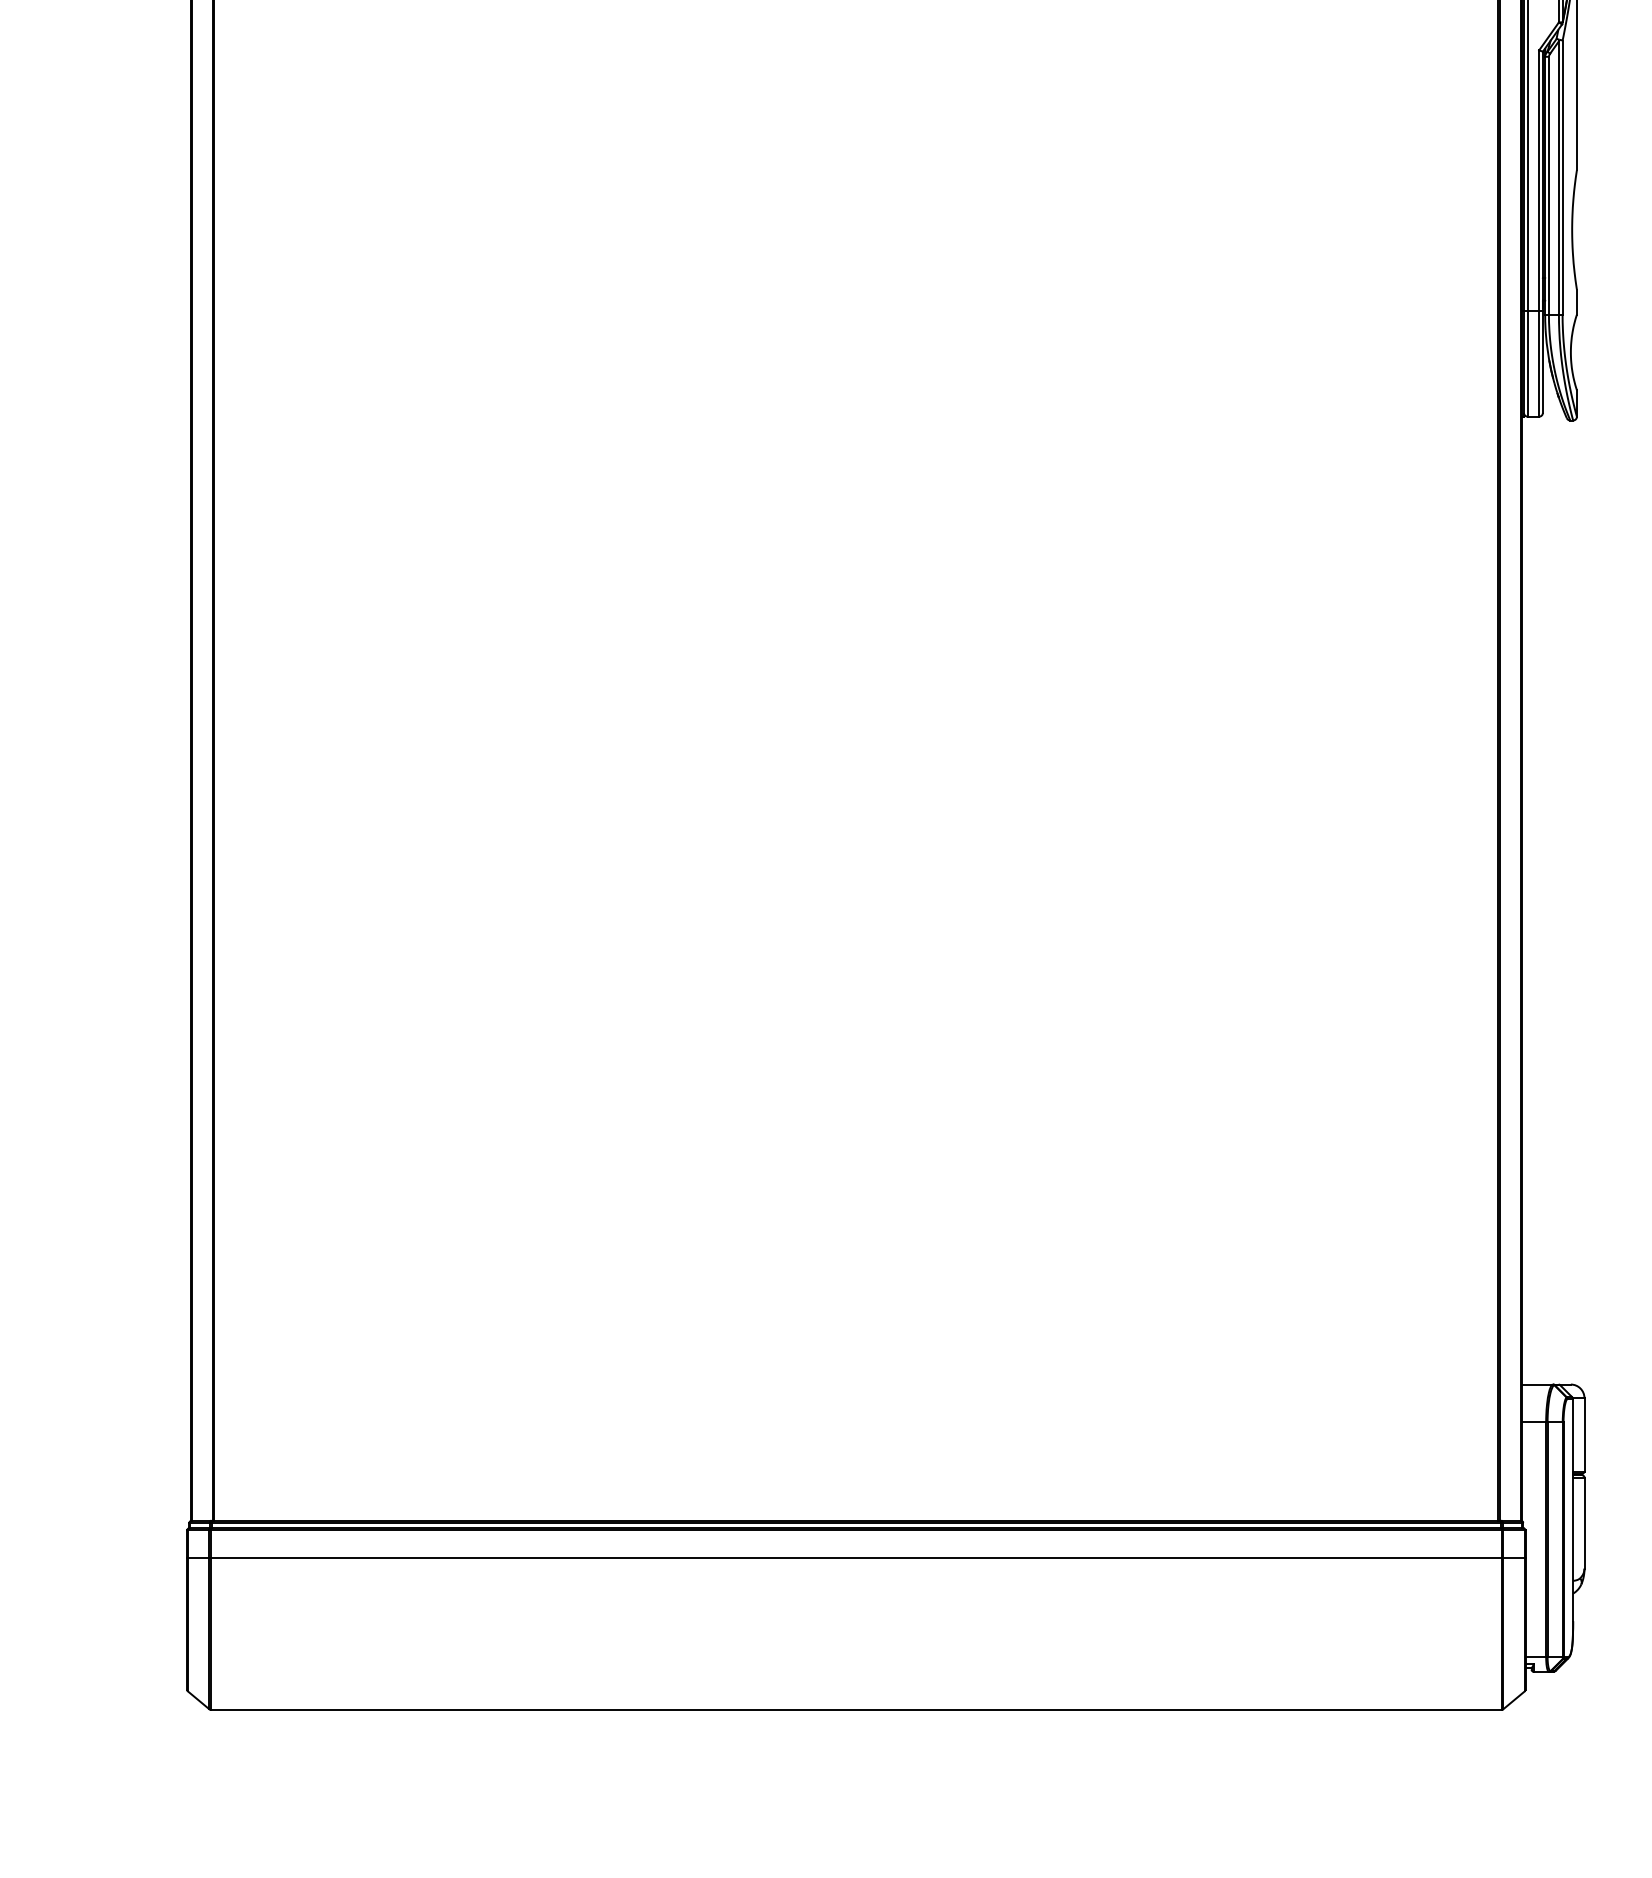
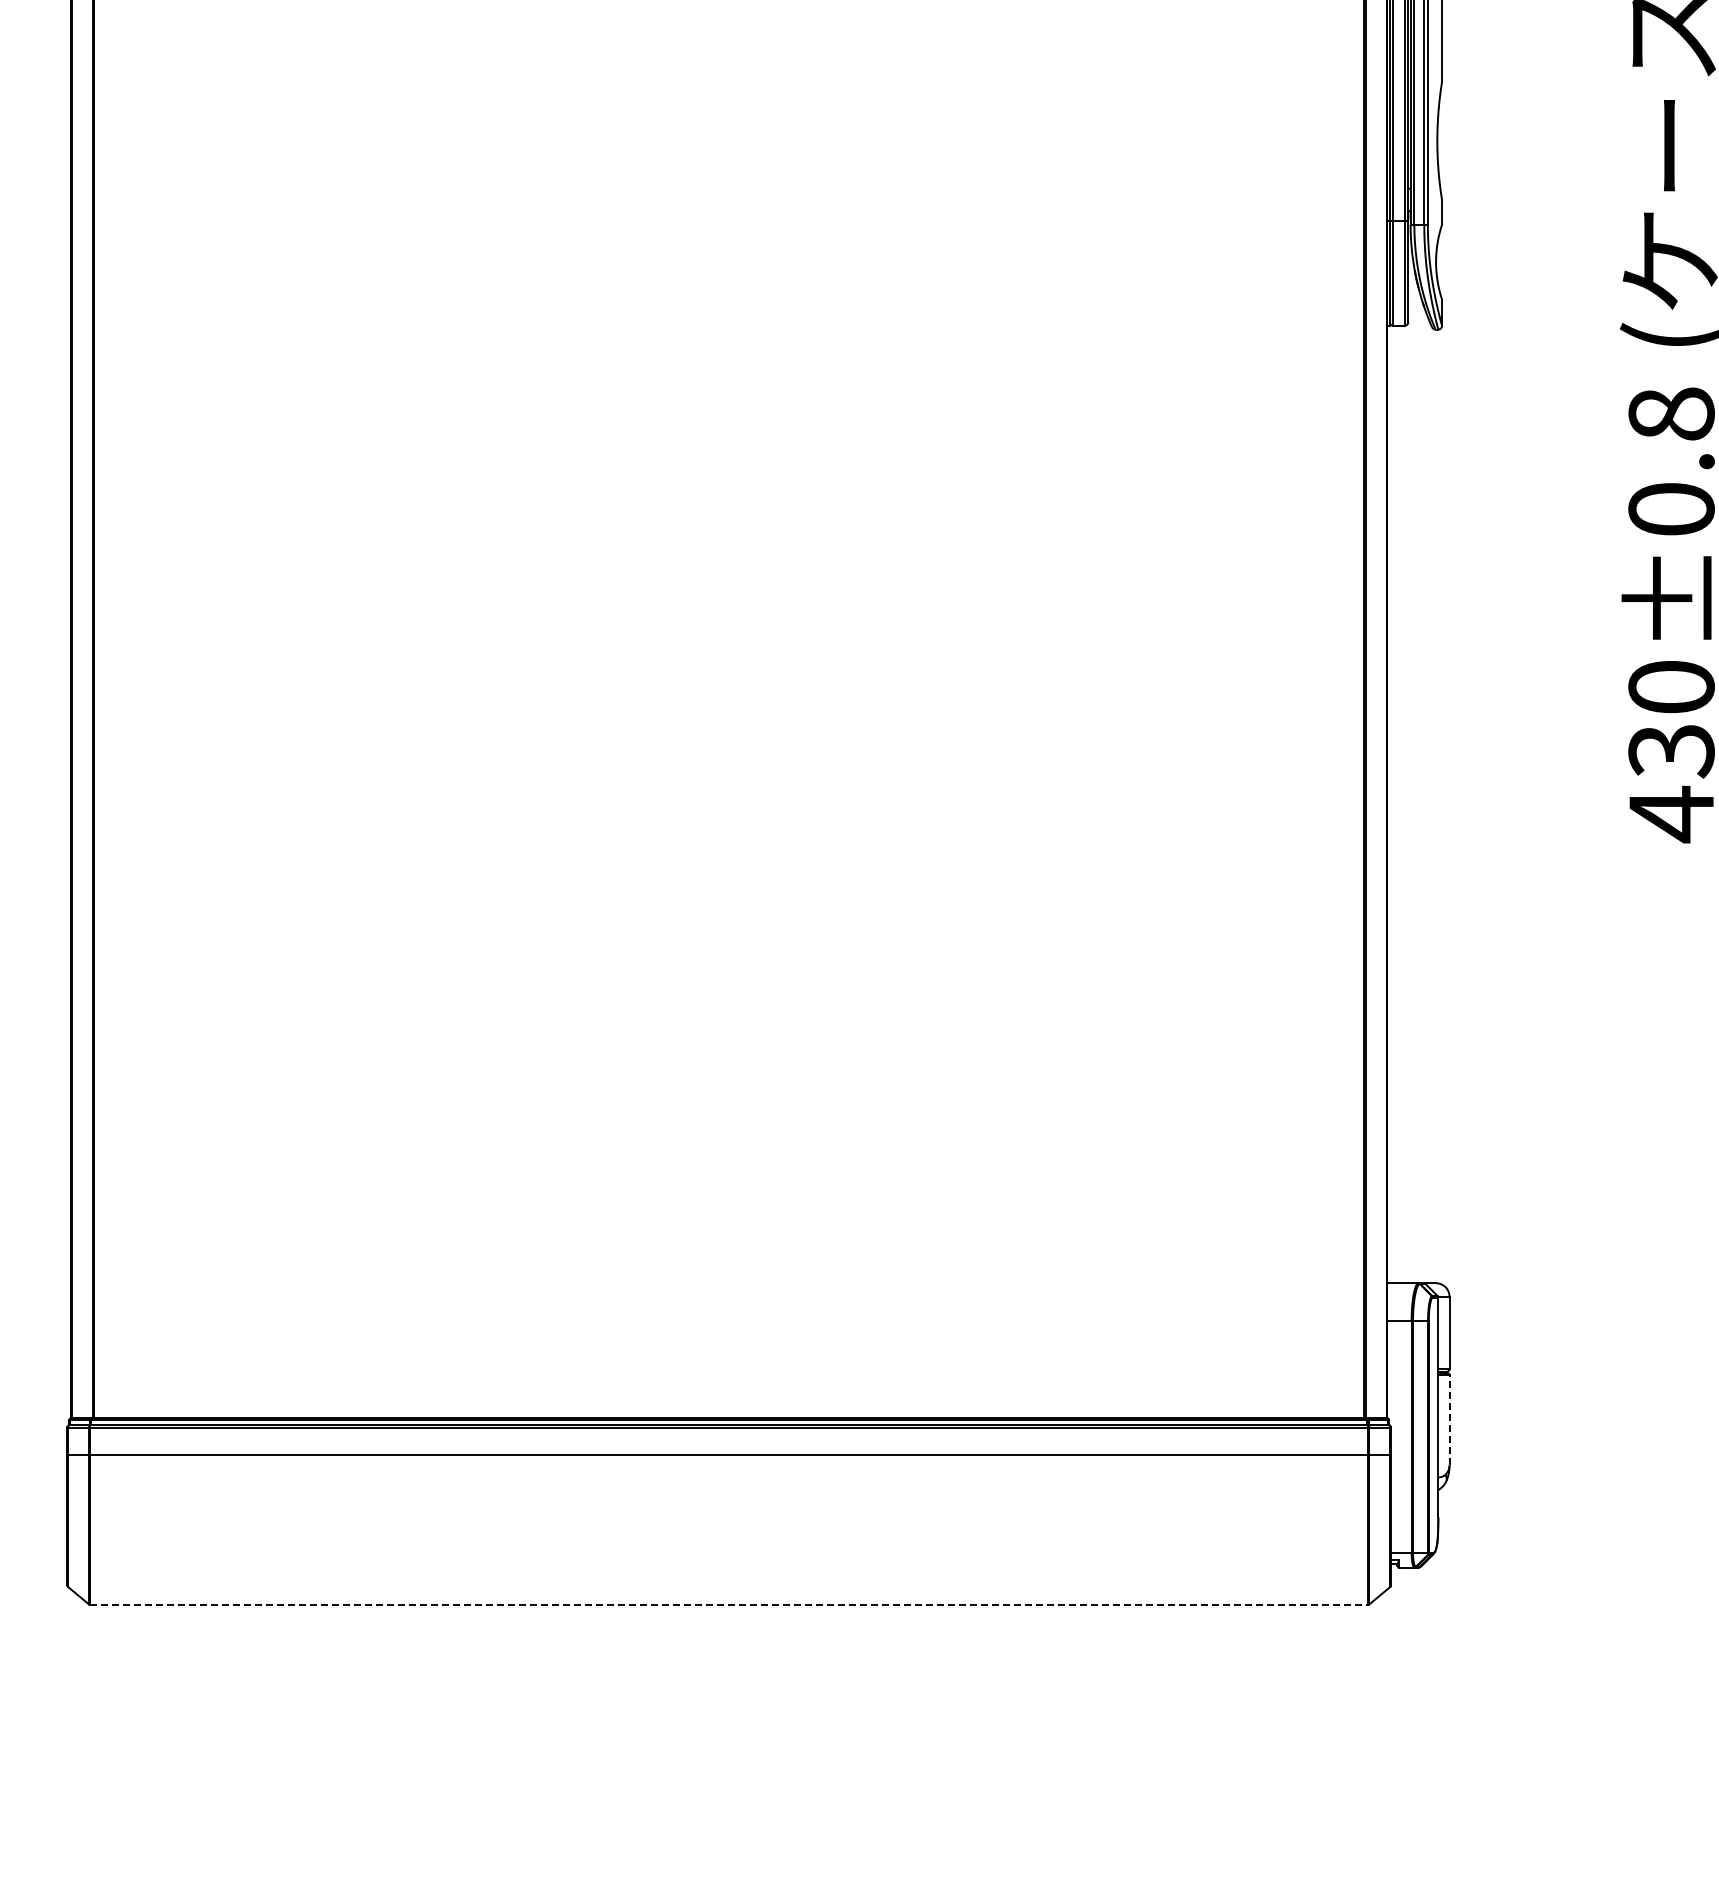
line: (1584, 1522) -> (1449, 1419), solid -> dashed
line: (856, 1709) -> (729, 1604), solid -> dashed

